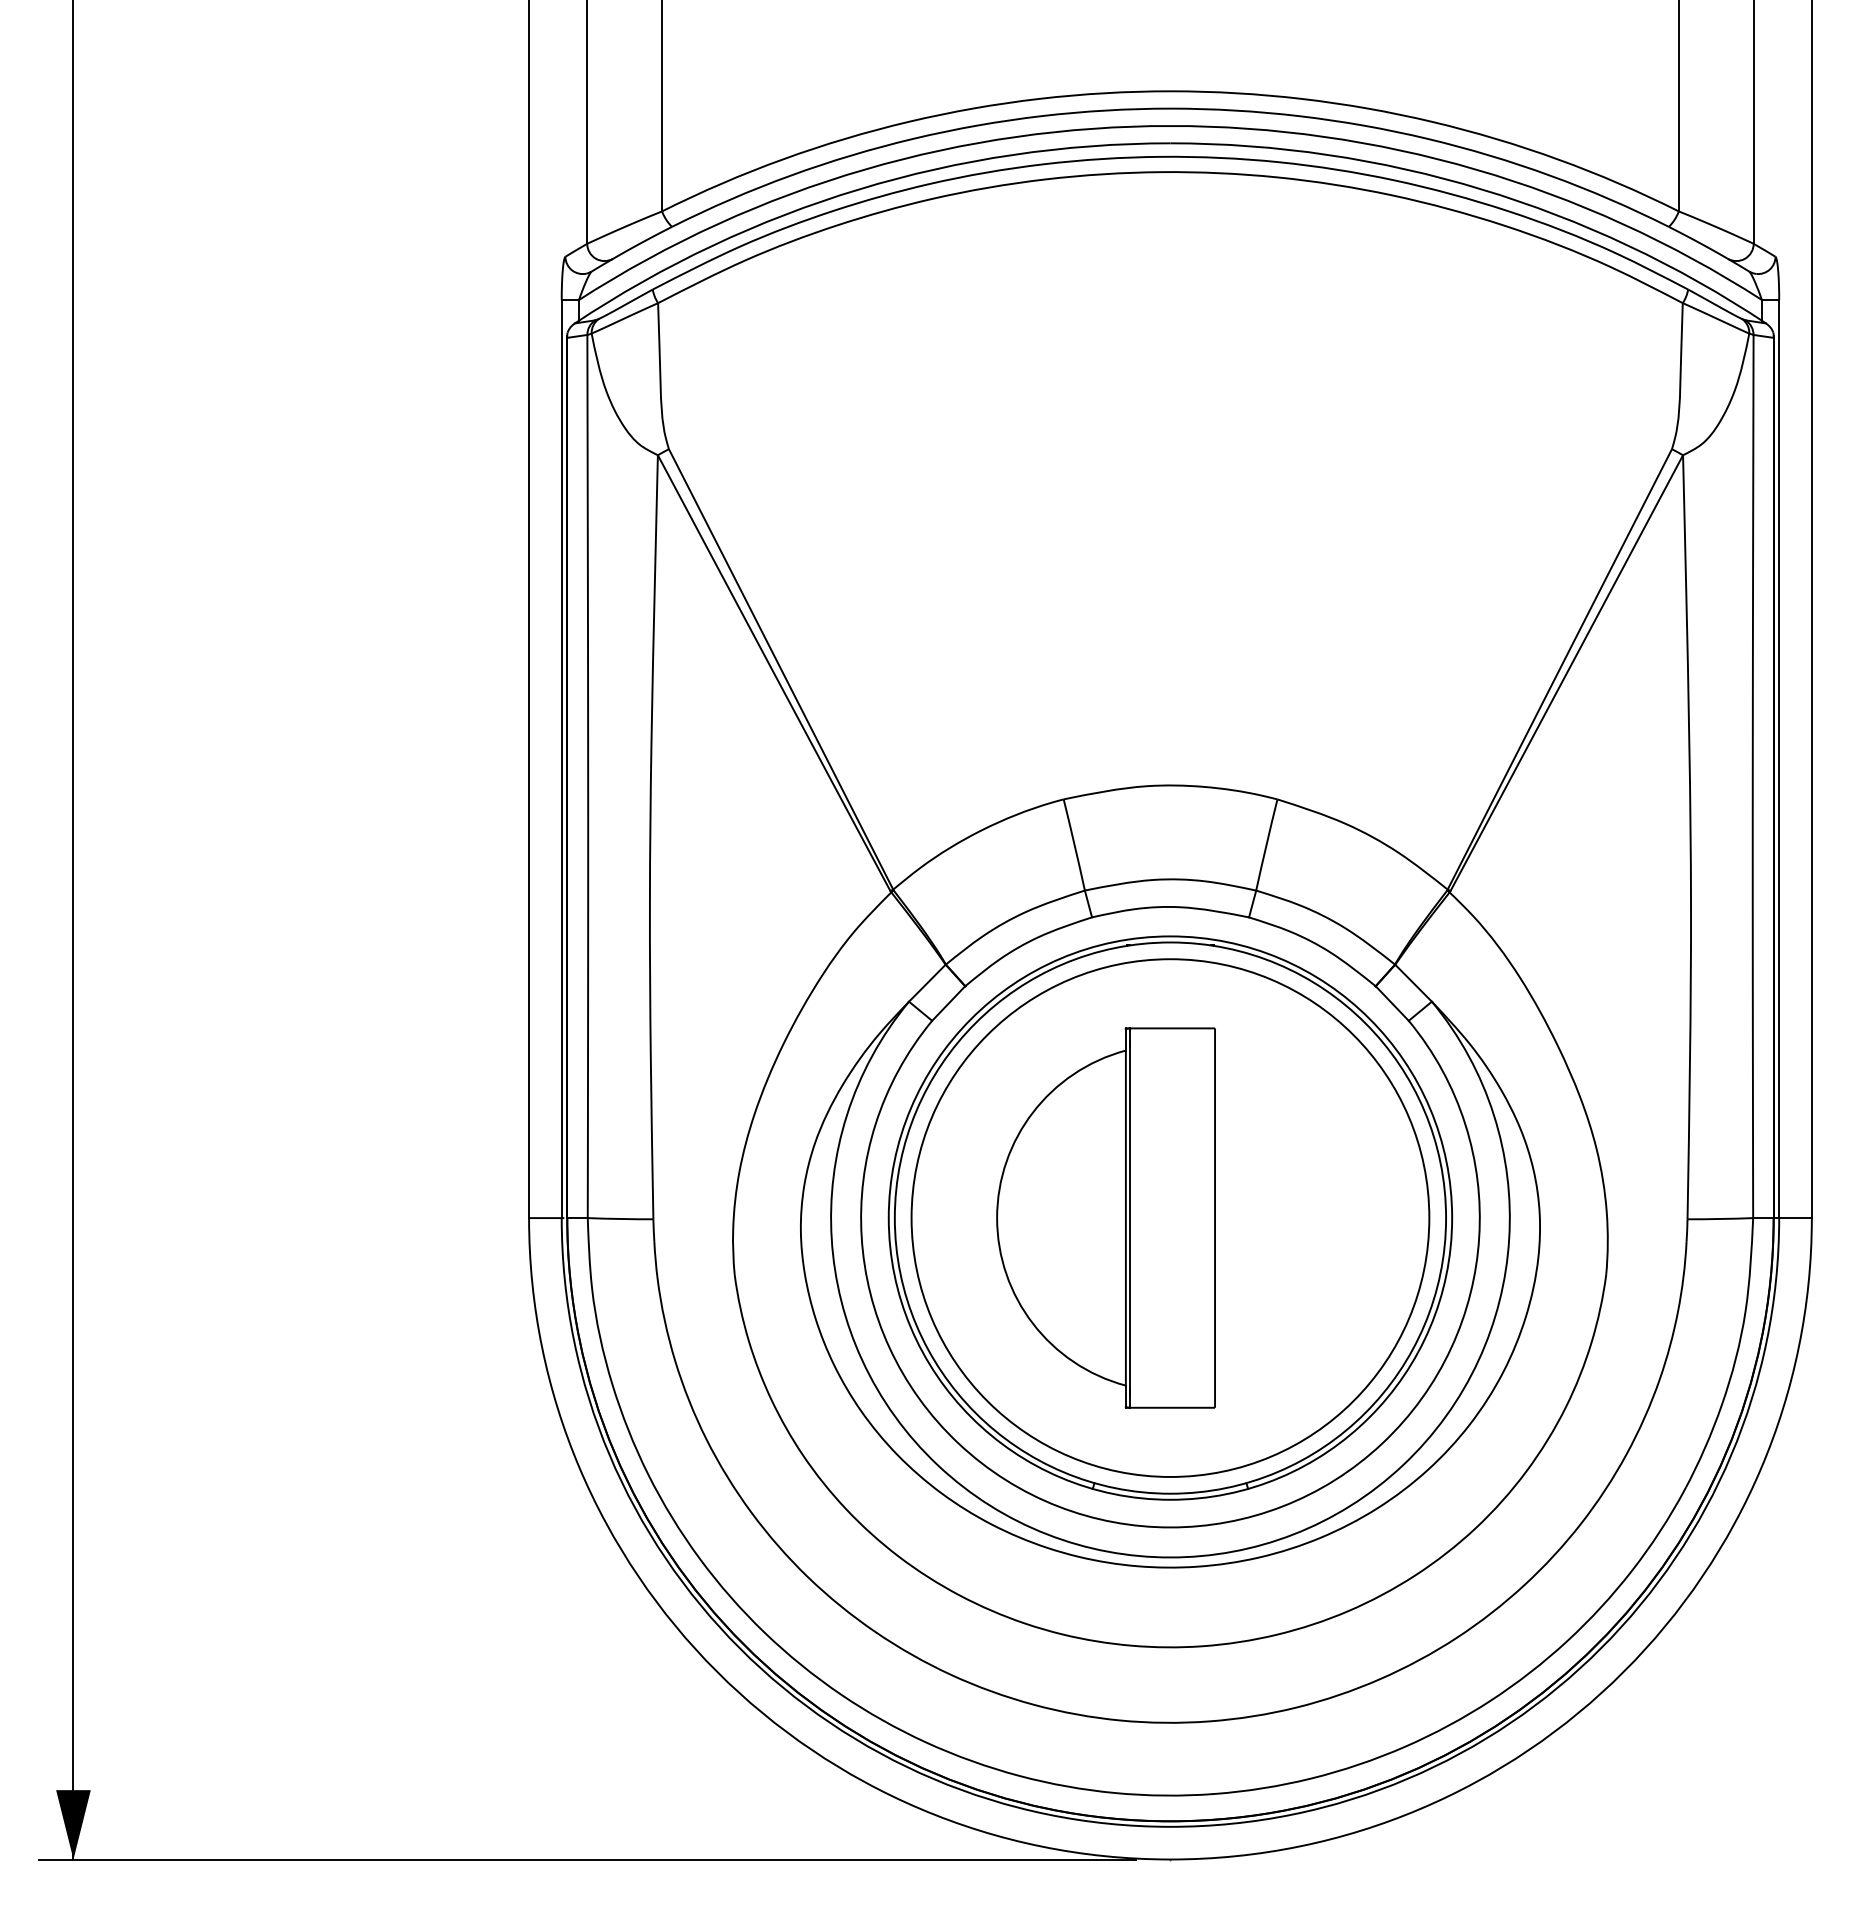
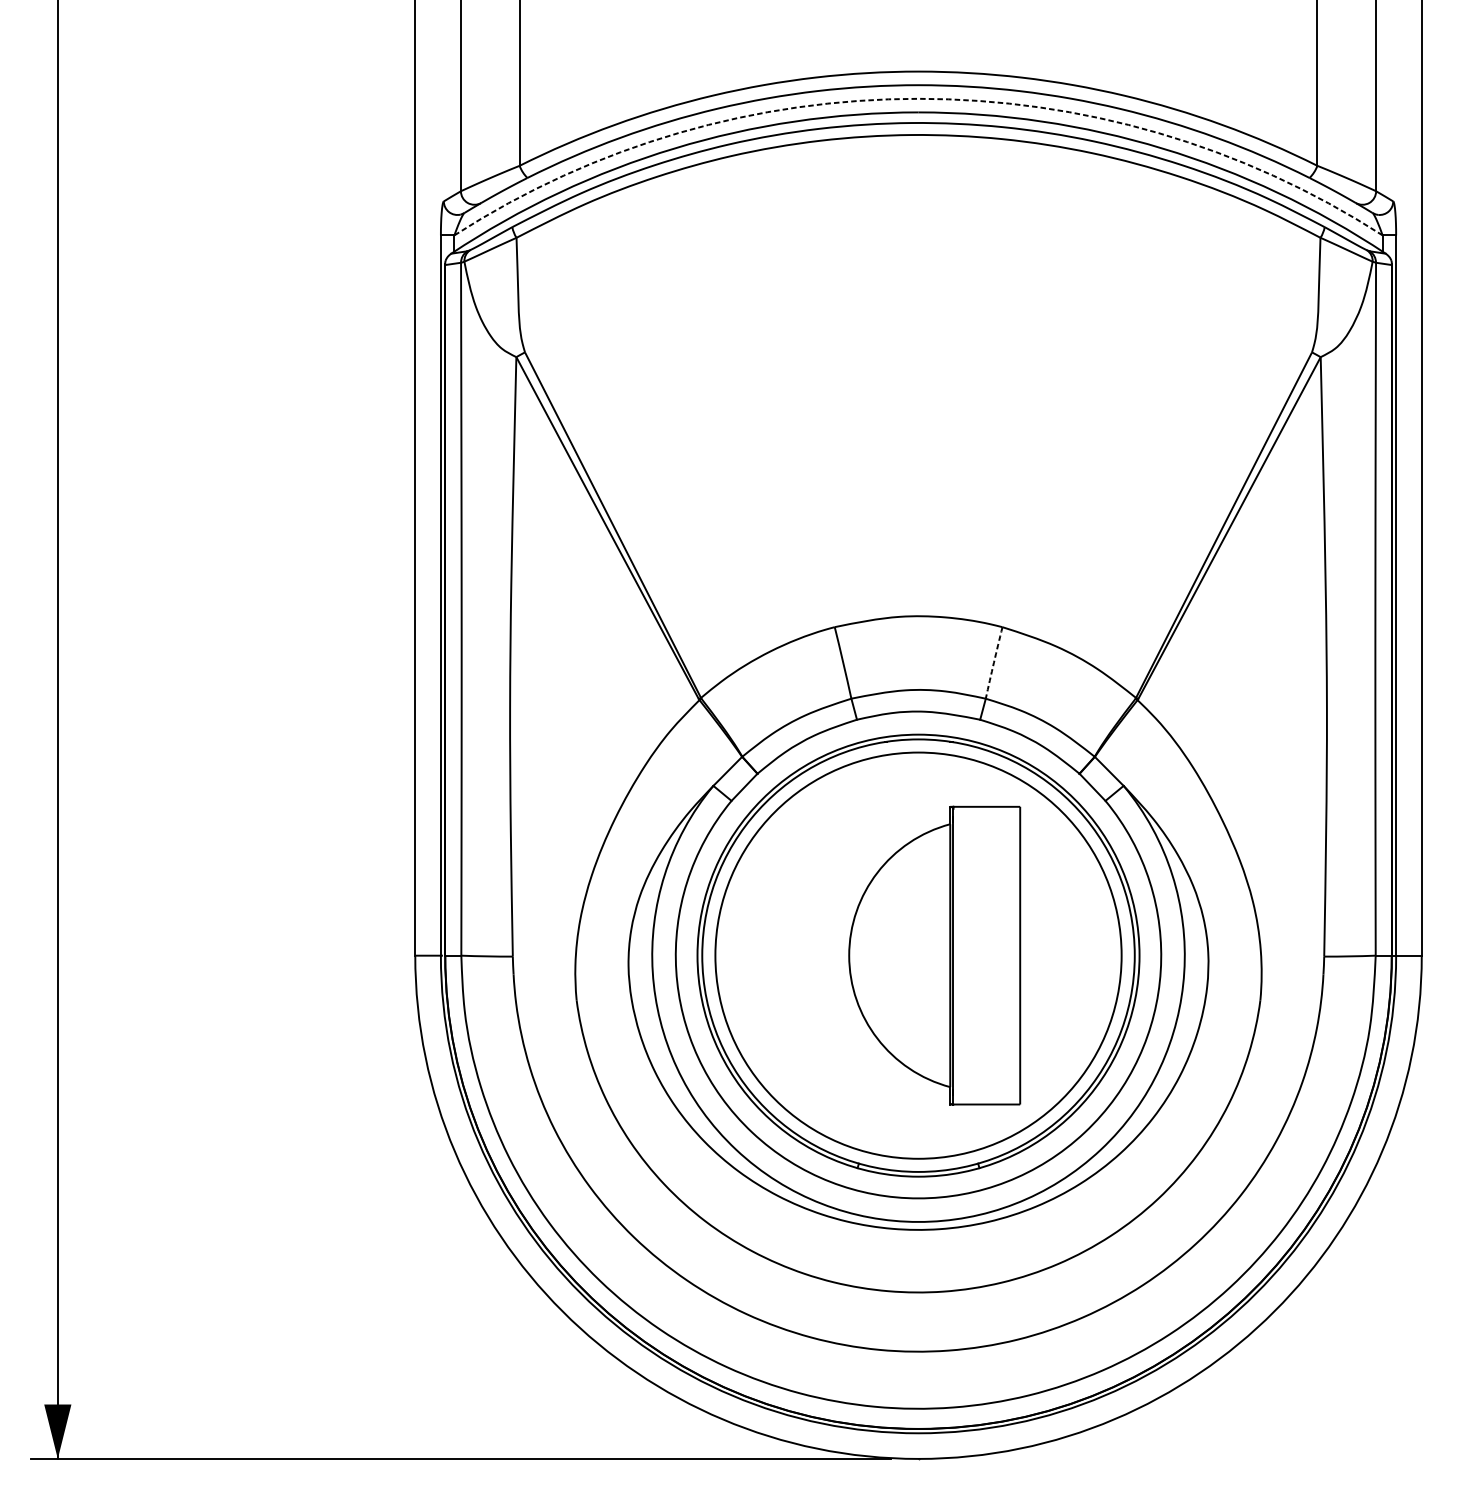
arc: (1170, 126) -> (918, 99), solid -> dashed
arc: (1266, 844) -> (993, 662), solid -> dashed
part: (1105, 1217) -> (934, 955), moved

